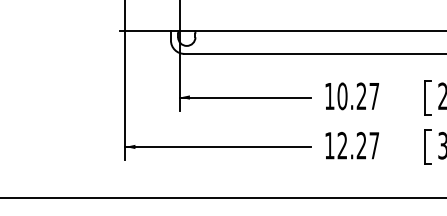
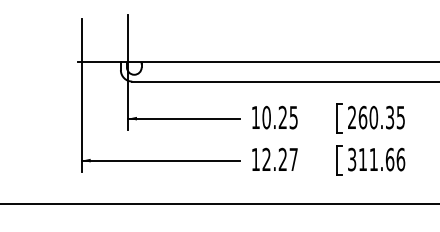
text: (374, 96) -> (293, 117), 10.27 -> 10.25

